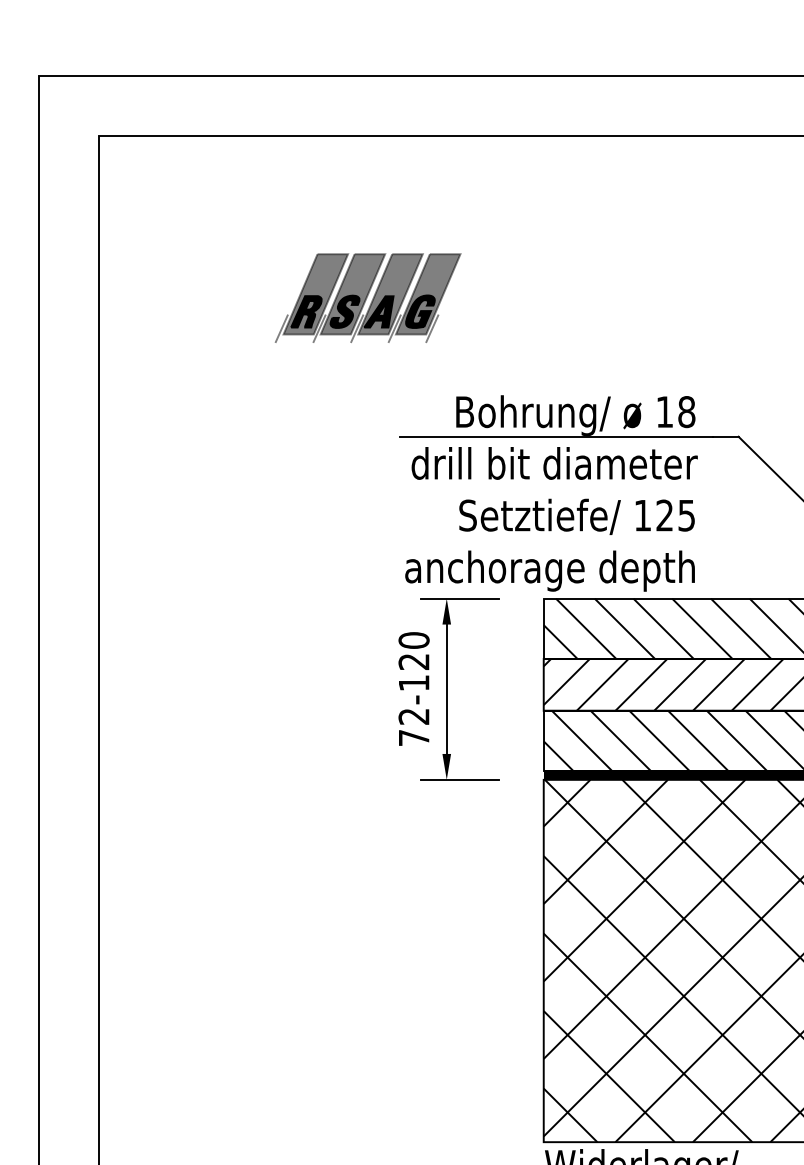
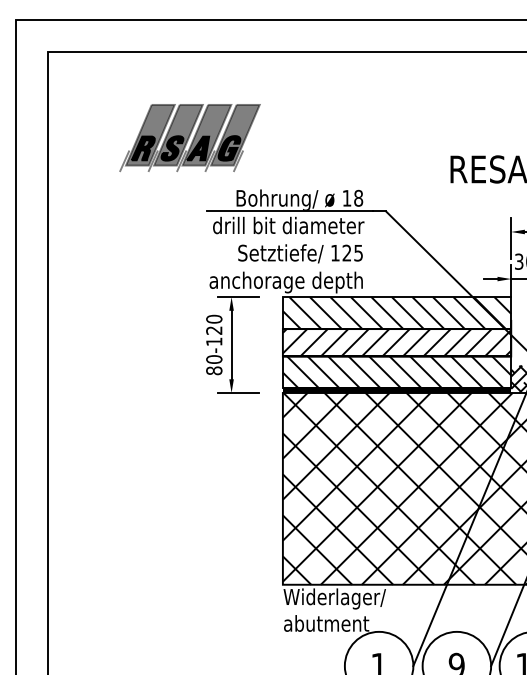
part: (367, 297) -> (189, 137), size x1.43
text: (414, 727) -> (214, 365), 72-120 -> 80-120

